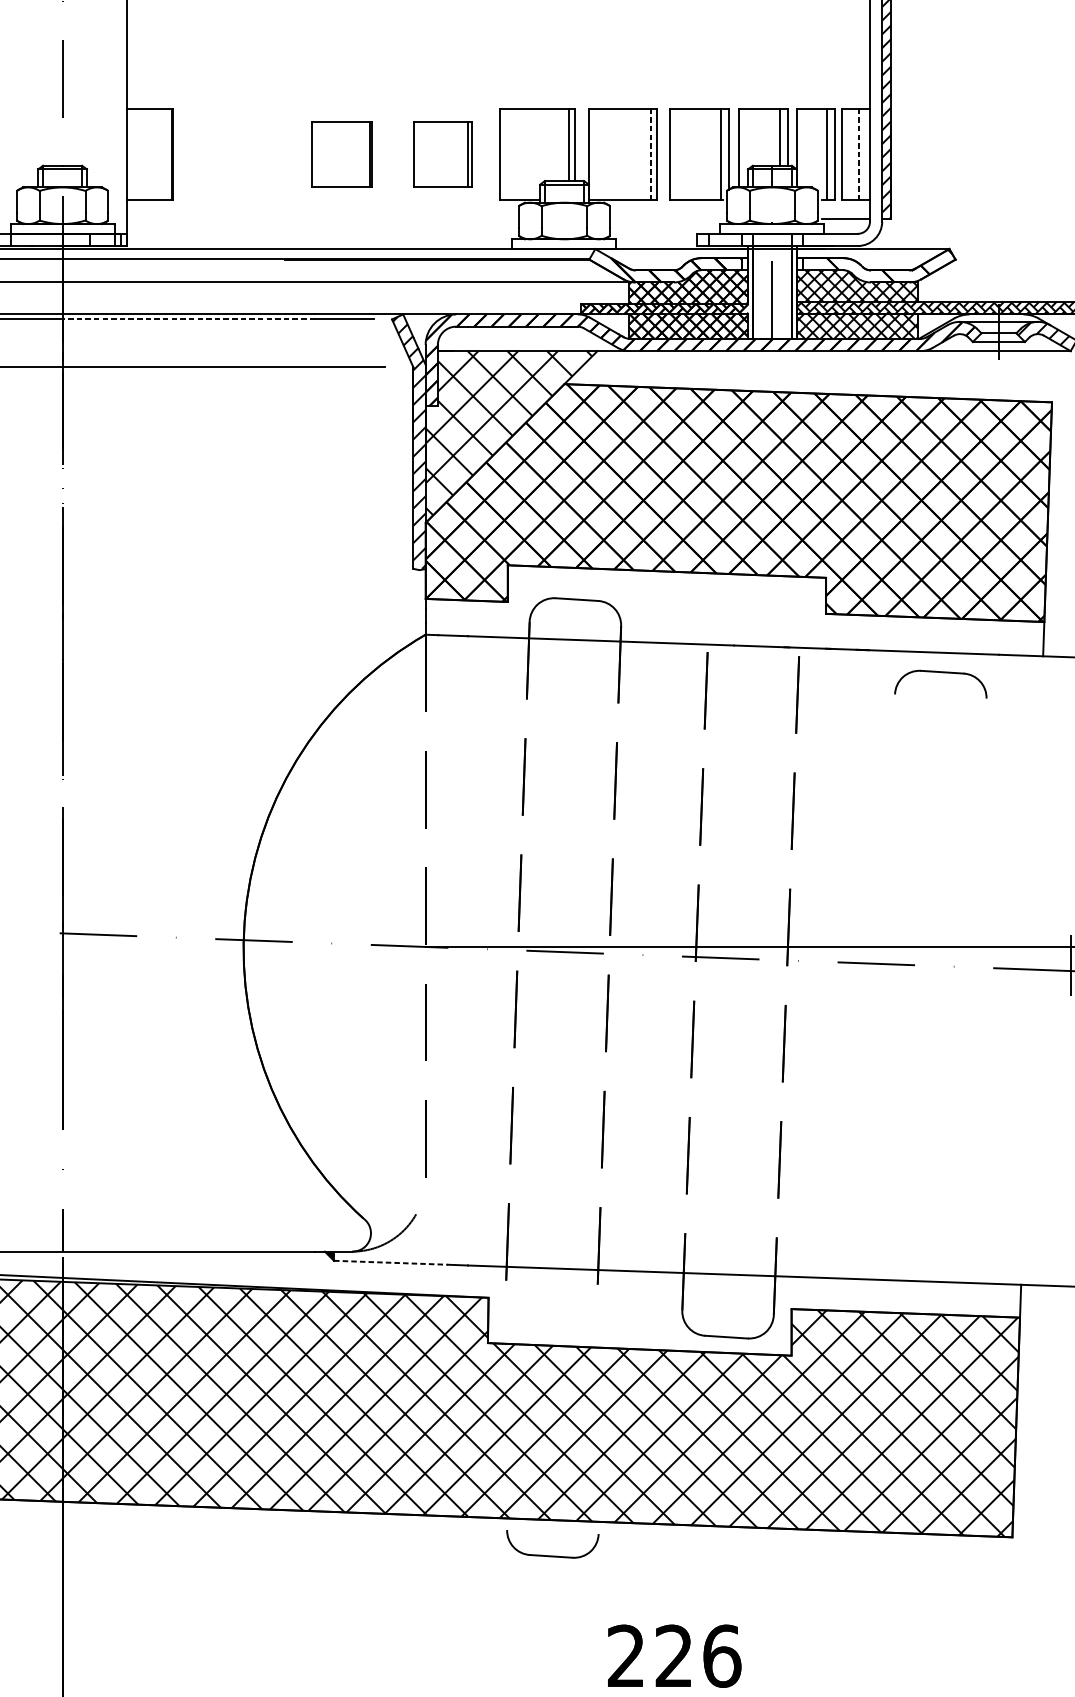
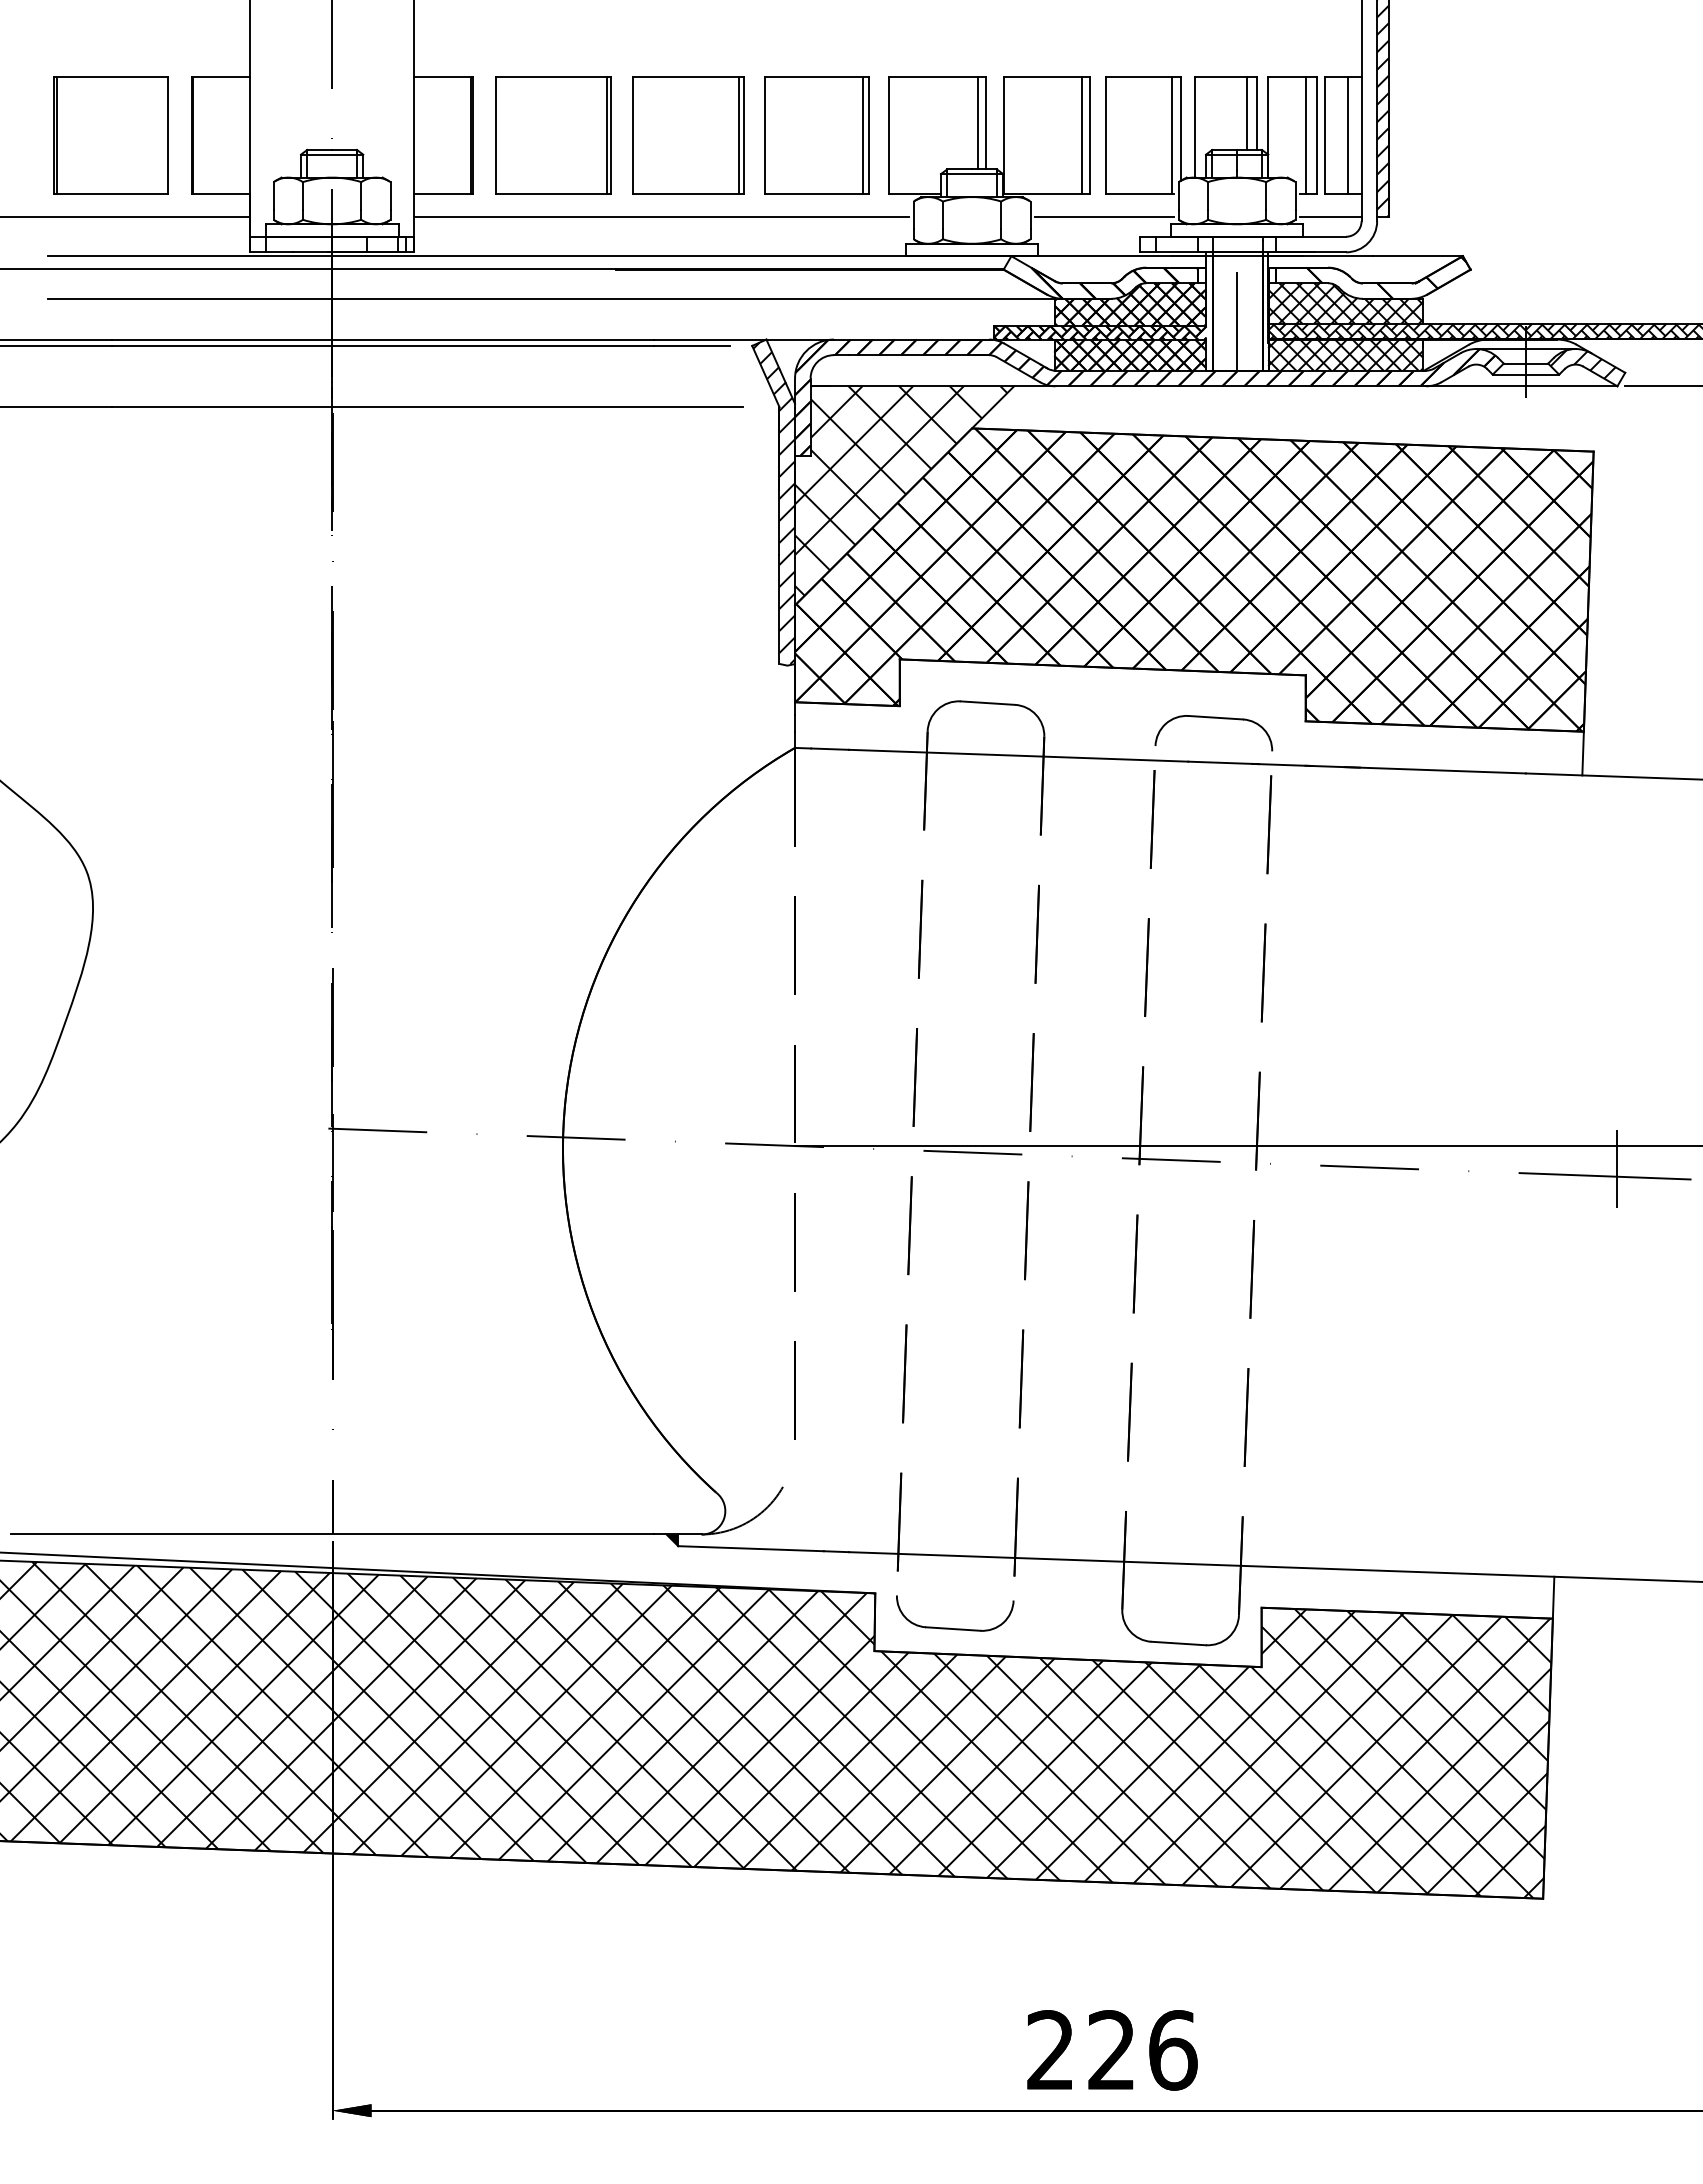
part: (236, 154) -> (553, 135), added
part: (342, 154) -> (688, 135), size x1.43
part: (442, 154) -> (816, 135), size x1.43
line: (650, 155) -> (1081, 136), dashed -> solid
line: (858, 155) -> (1347, 136), dashed -> solid
line: (320, 218) -> (661, 217), added
line: (668, 218) -> (1104, 217), added
line: (189, 319) -> (493, 345), dashed -> solid
part: (940, 672) -> (1213, 718), moved
line: (391, 1262) -> (751, 1548), dashed -> solid
part: (553, 1555) -> (955, 1628), moved

